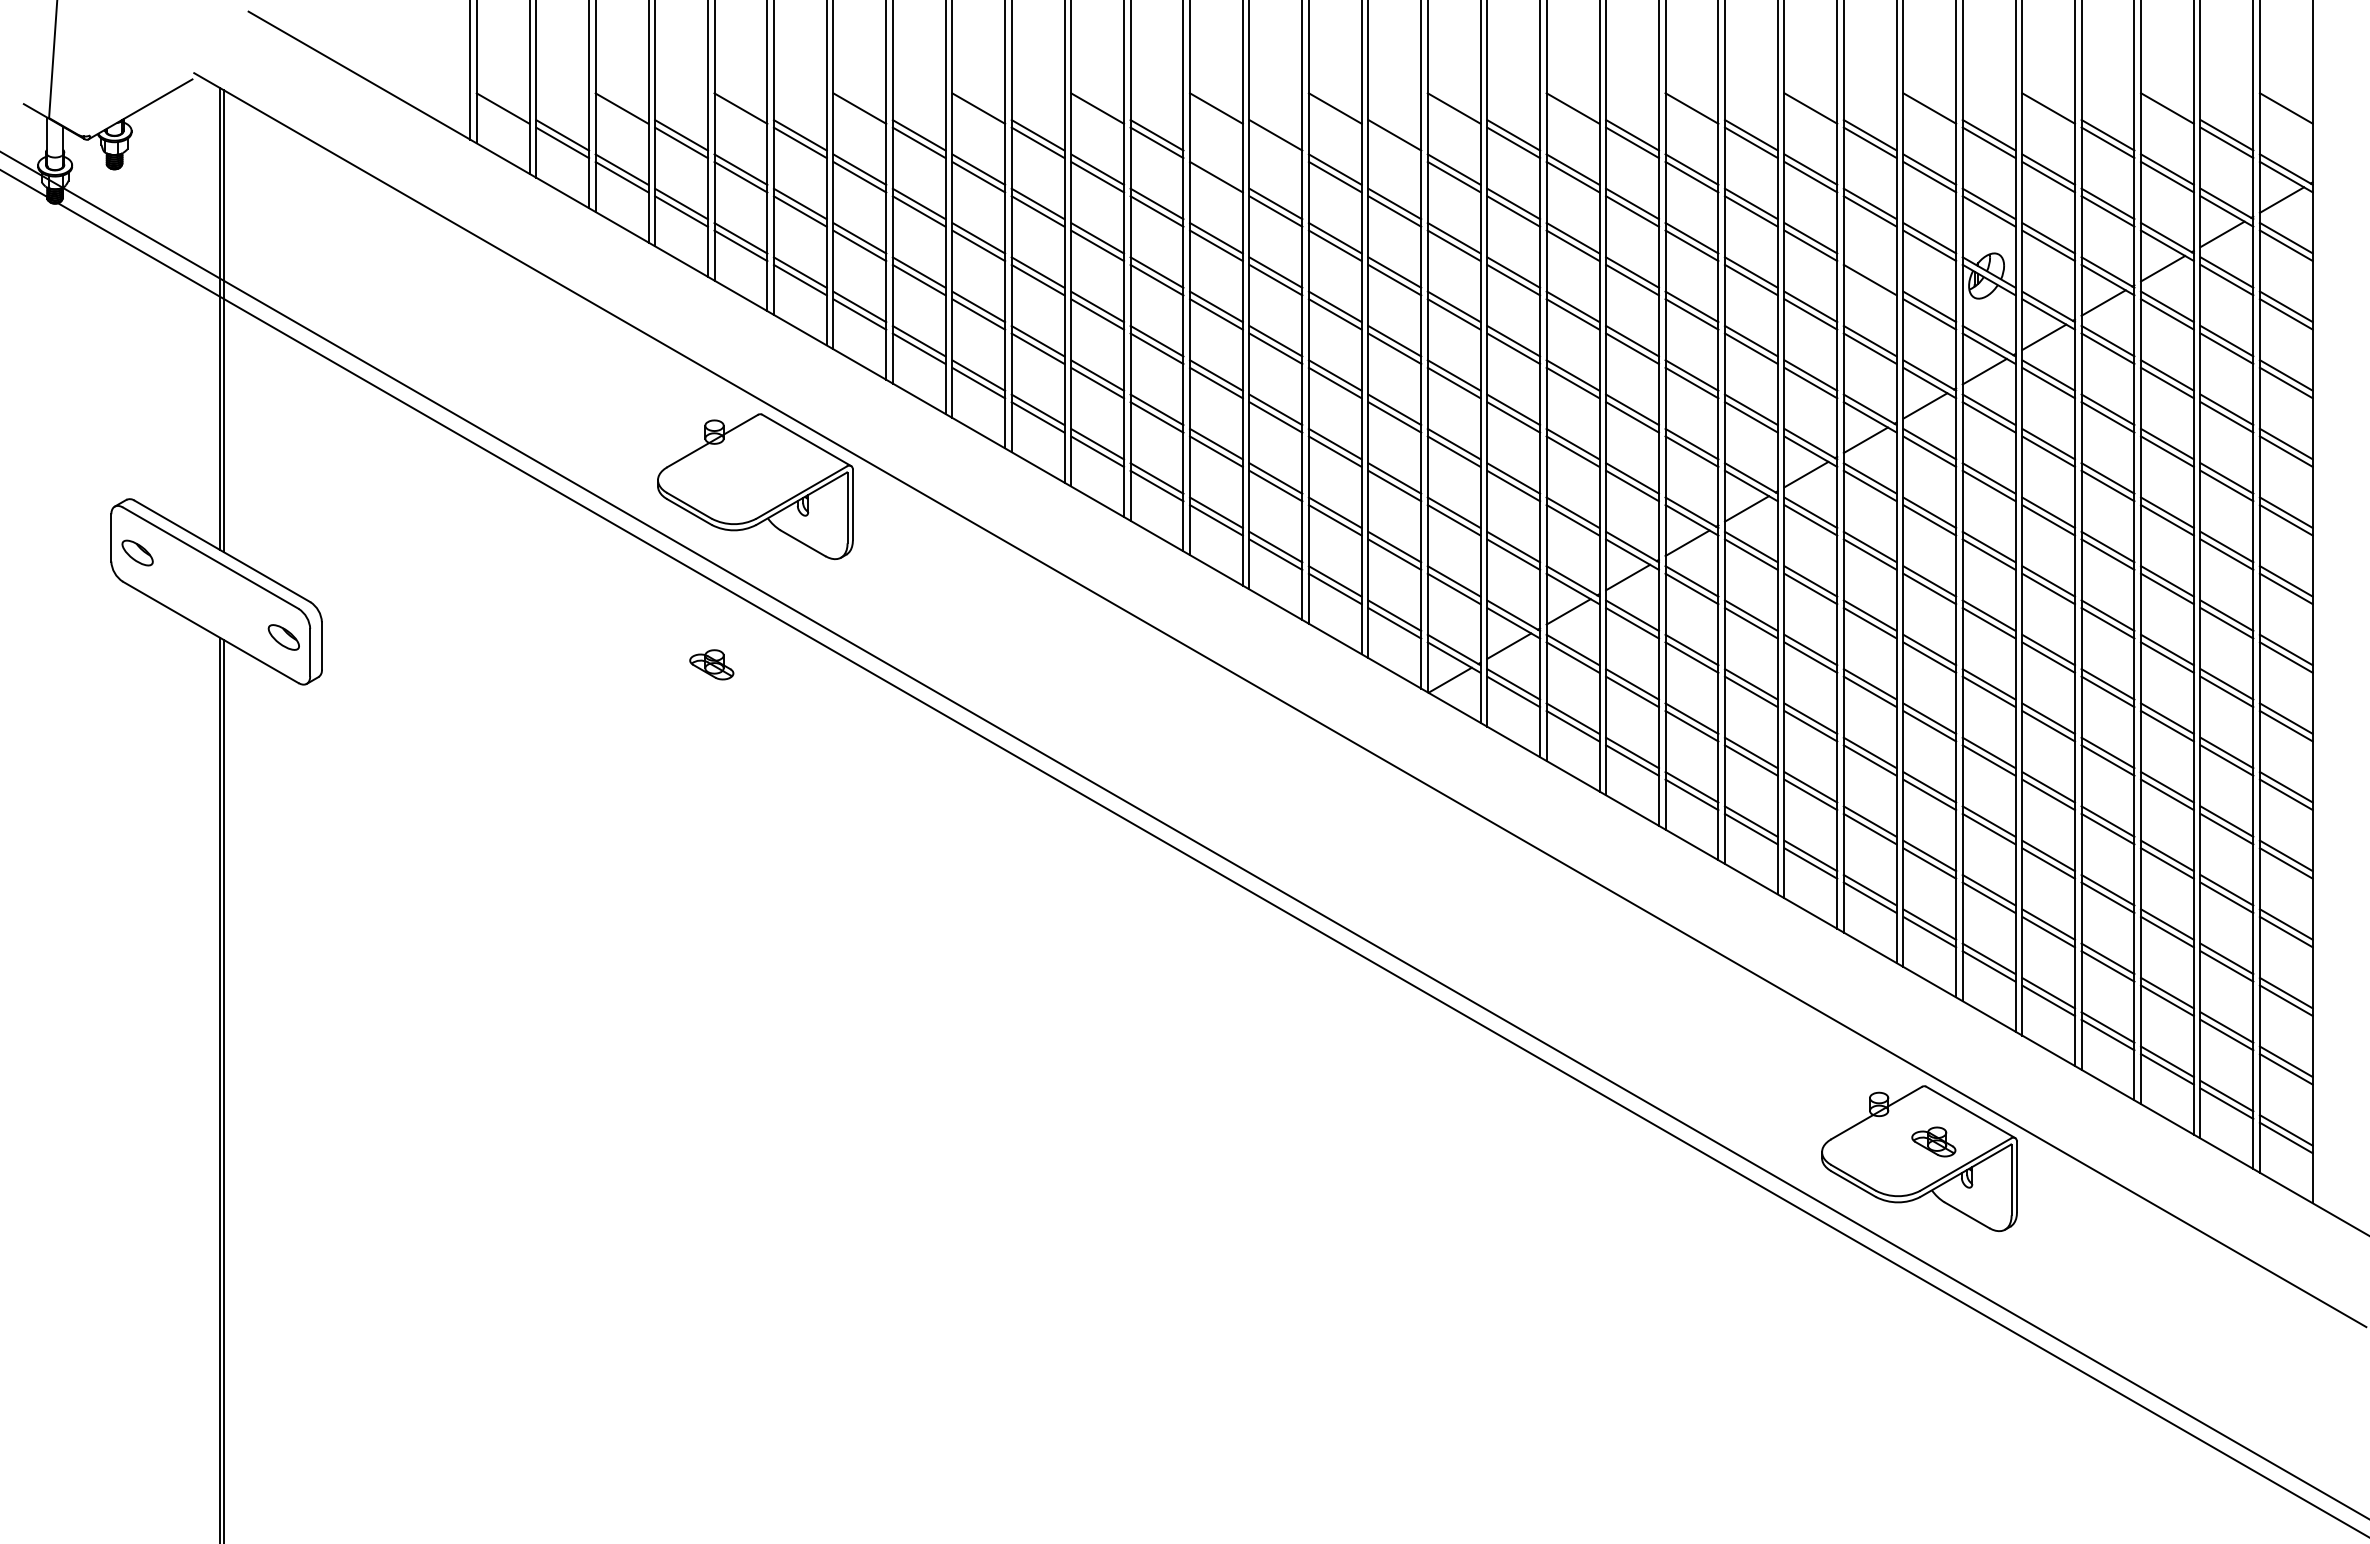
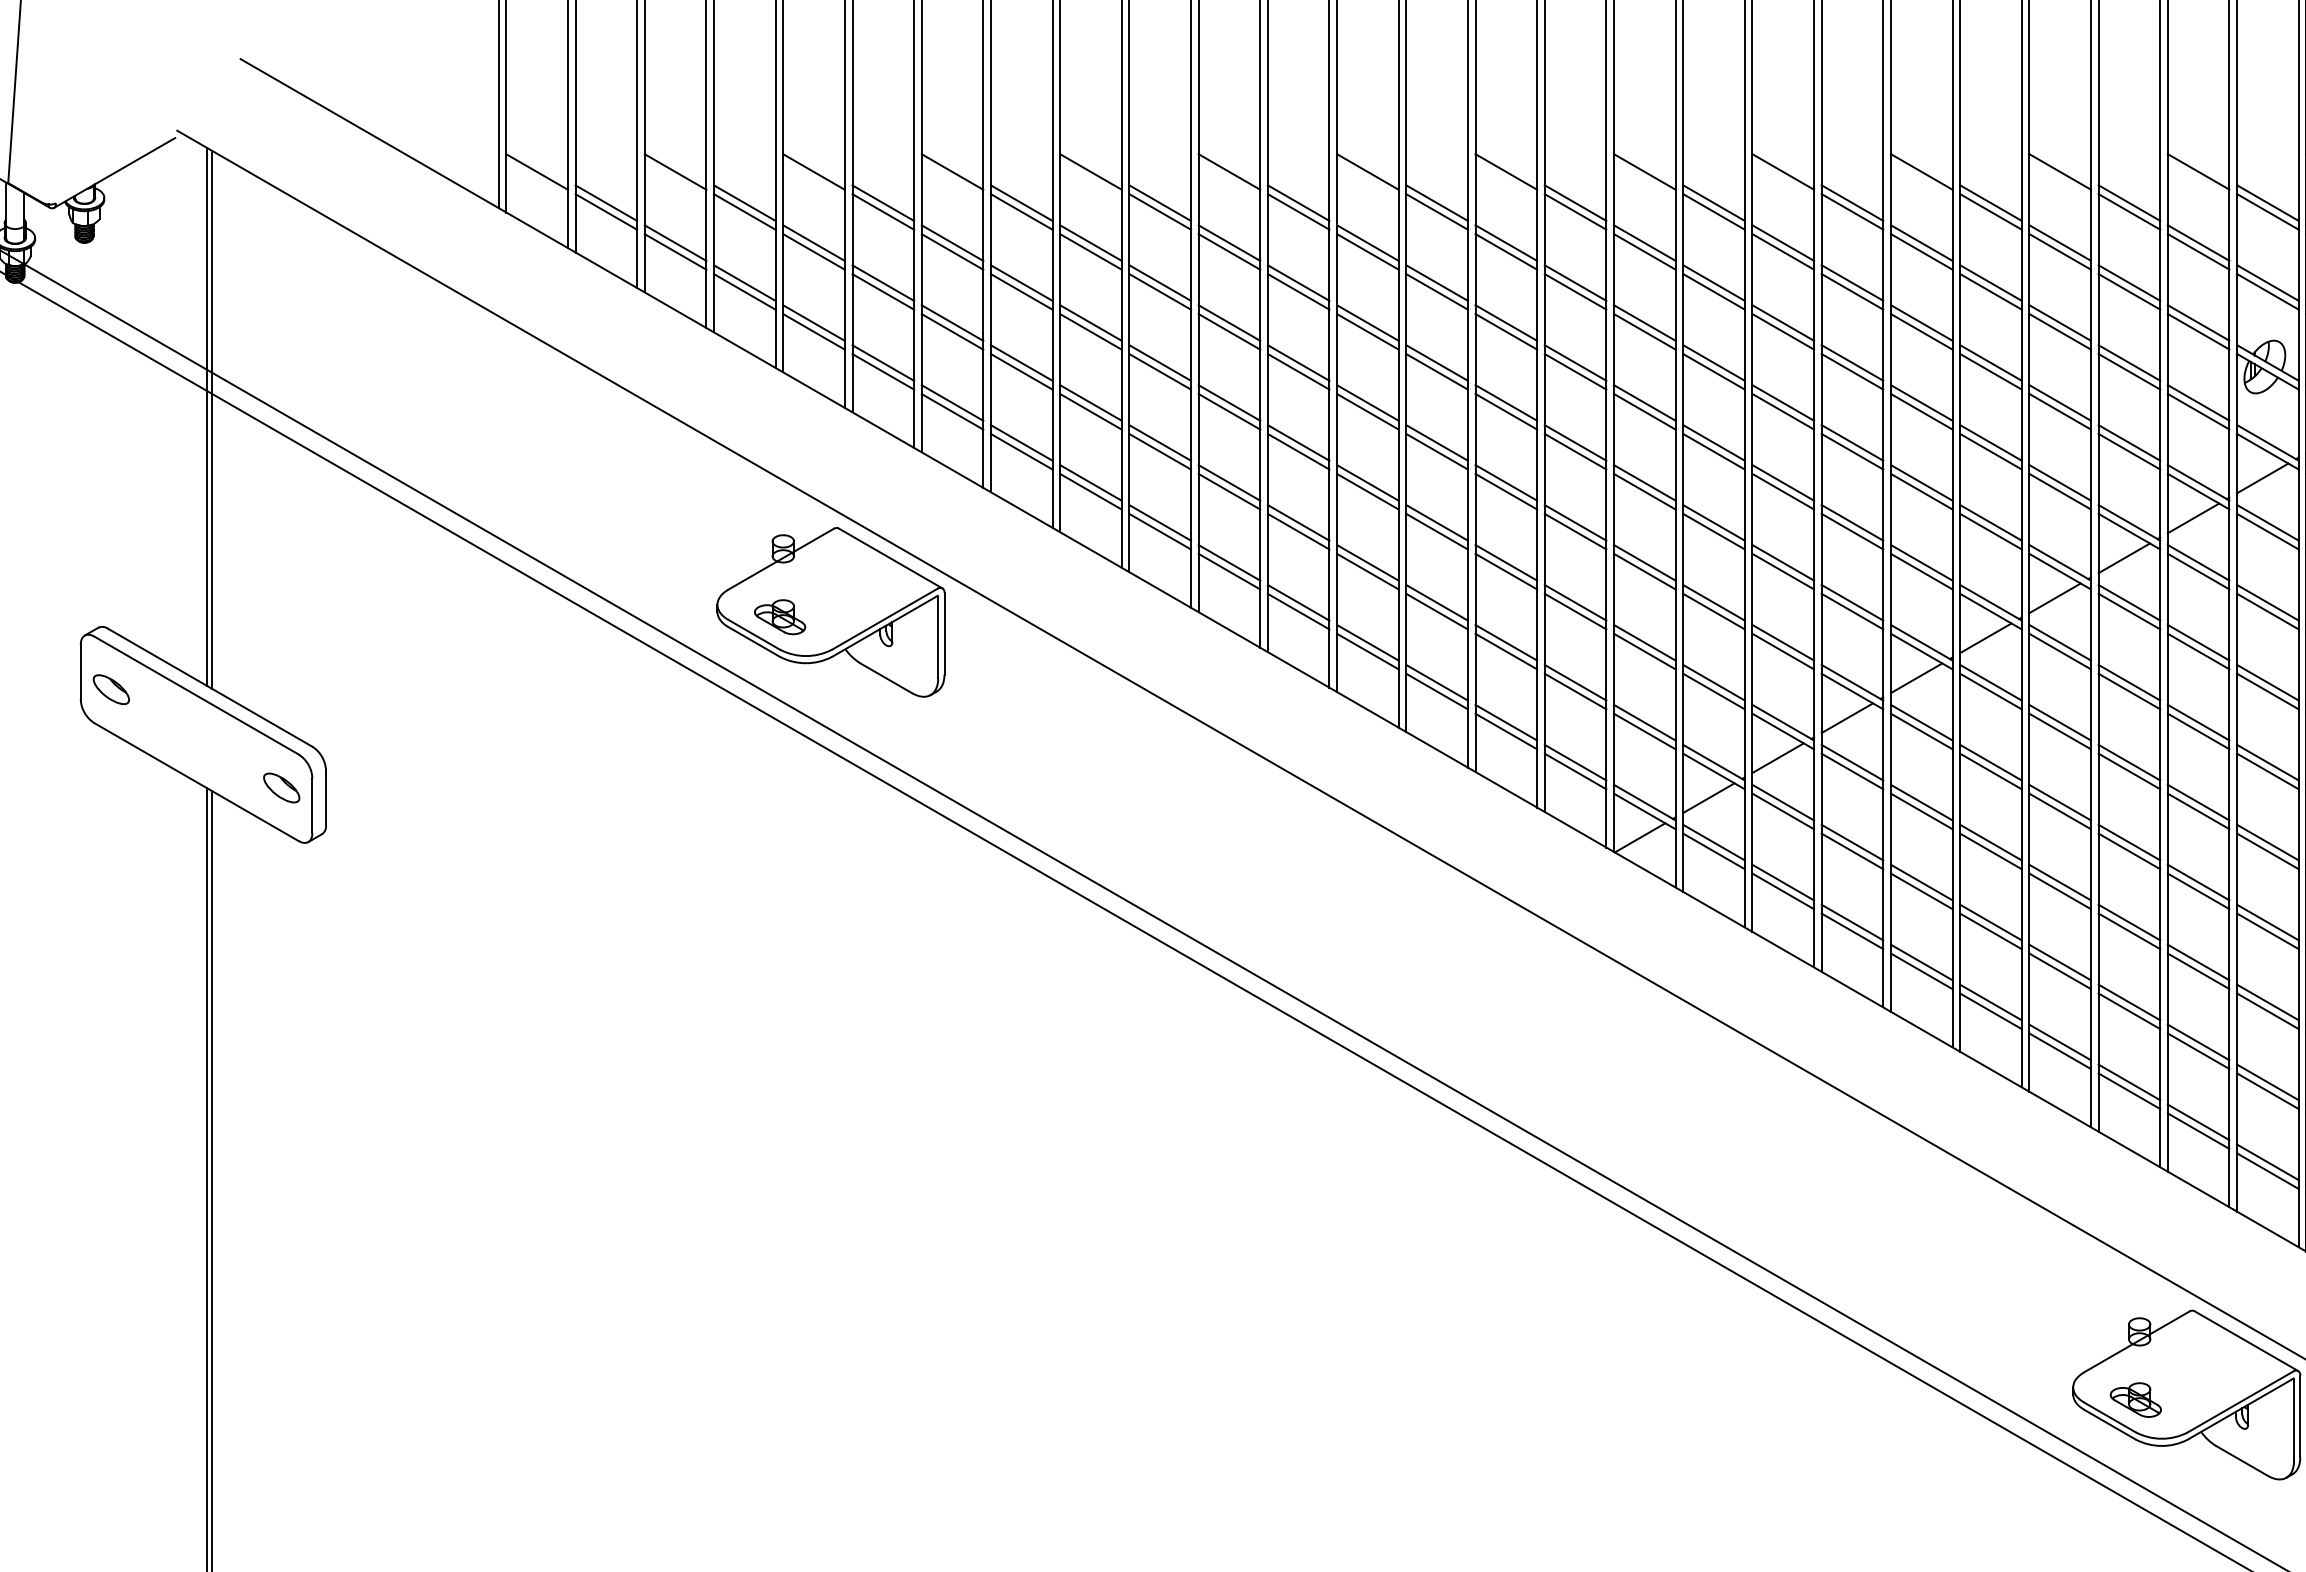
line: (1275, 142) -> (1436, 211), added
line: (1394, 142) -> (1575, 211), added
line: (1216, 169) -> (1367, 242), added
line: (1869, 272) -> (2128, 362), added
part: (711, 664) -> (779, 616), moved
part: (1933, 1141) -> (2135, 1399), moved

